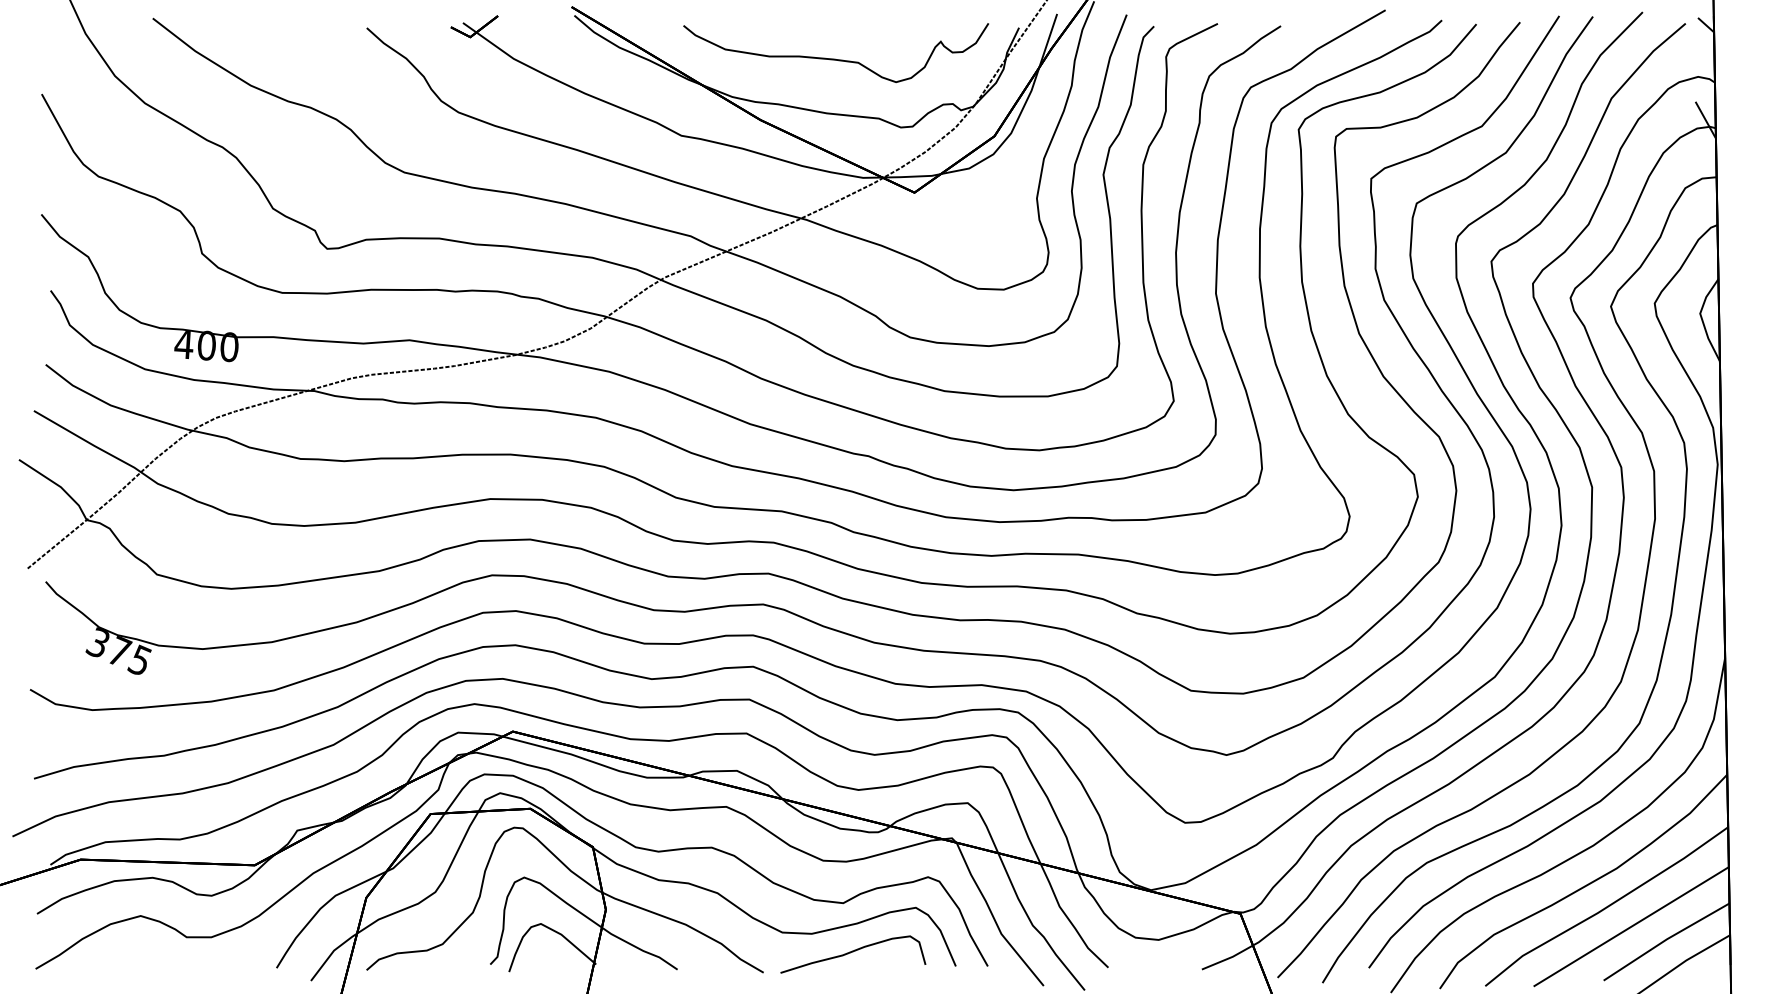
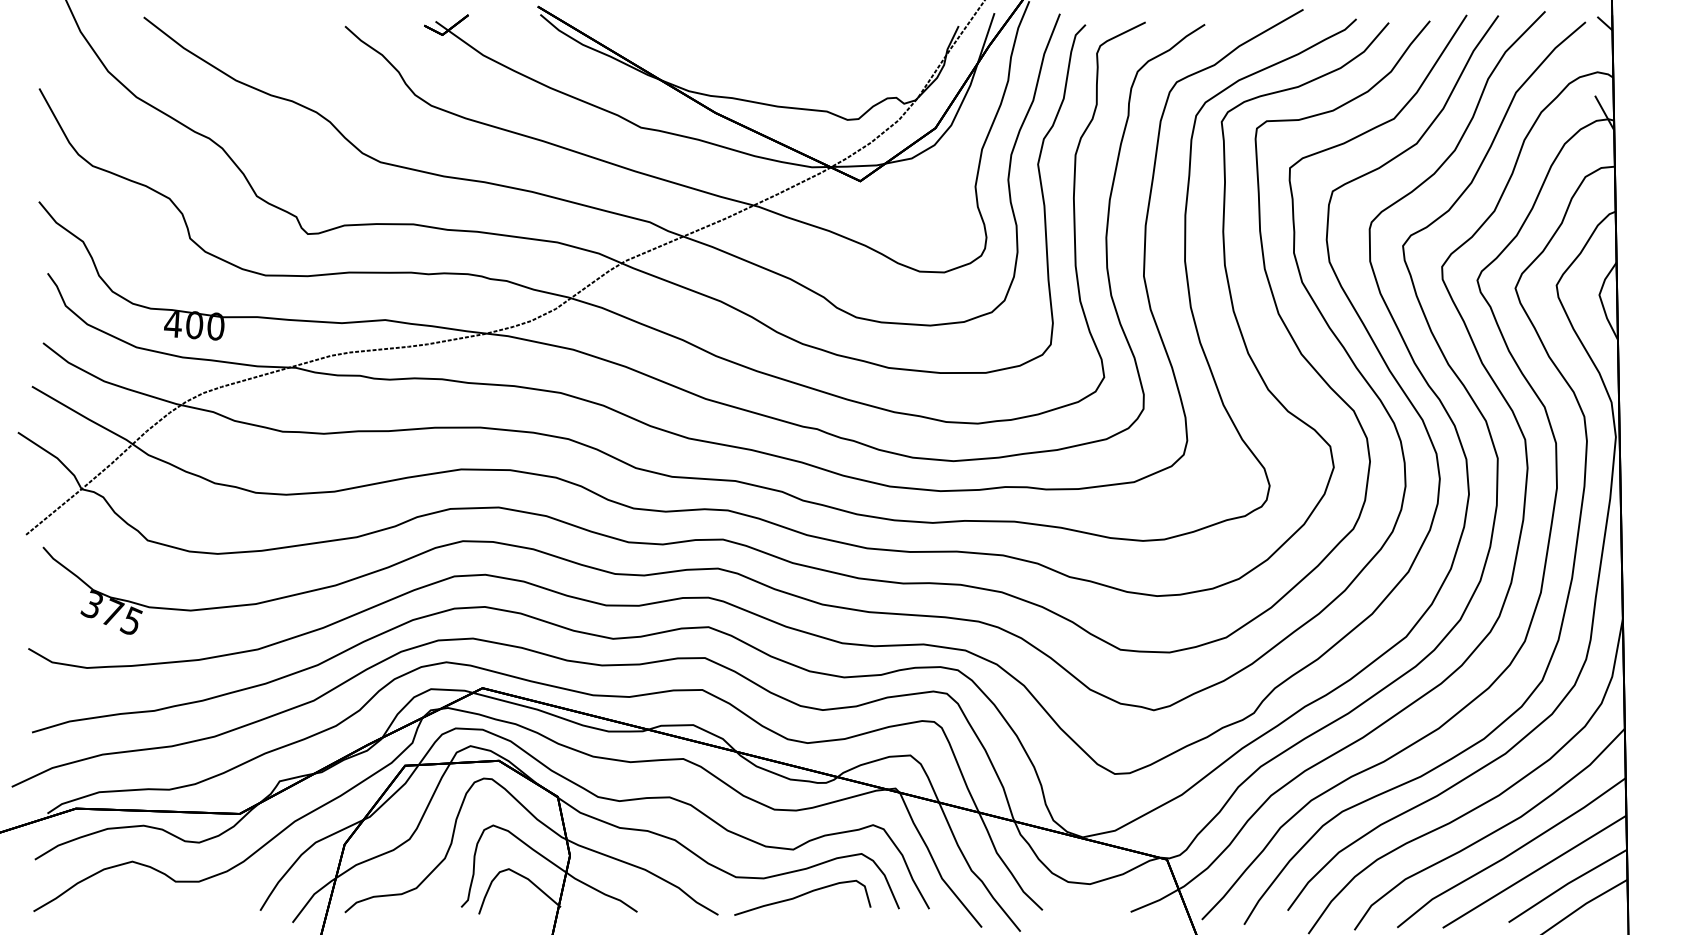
curve: (835, 58) -> (785, 55), removed

